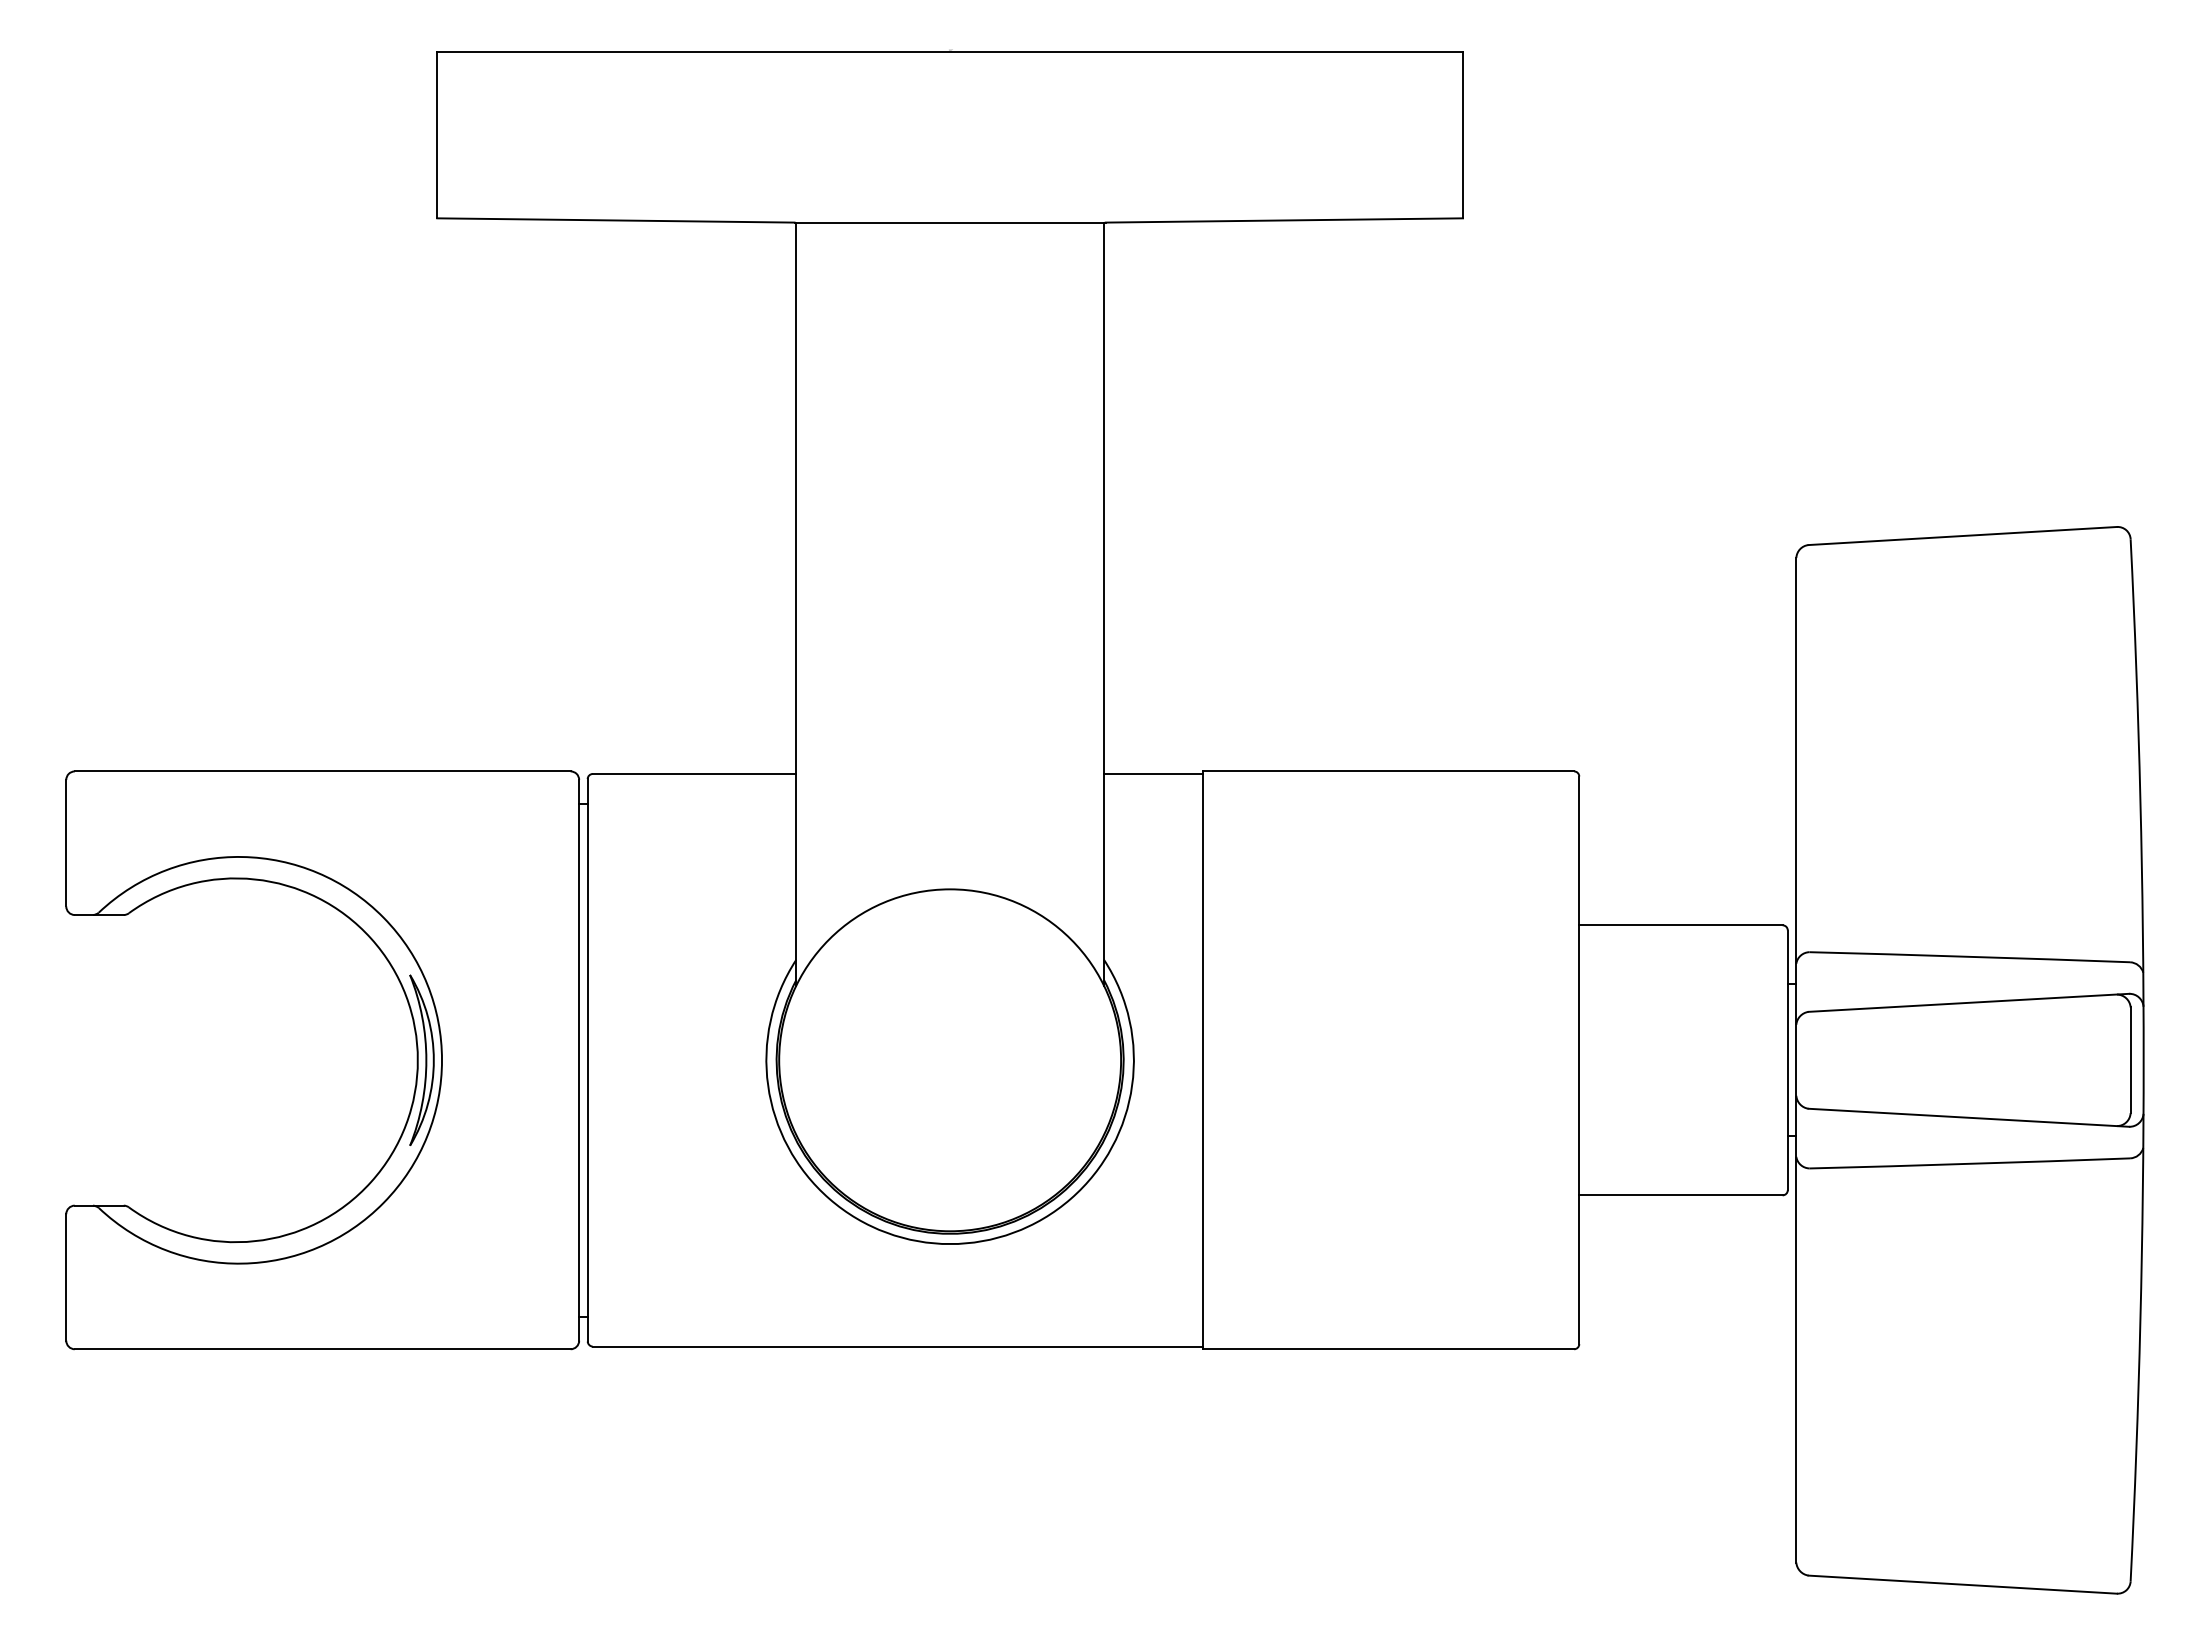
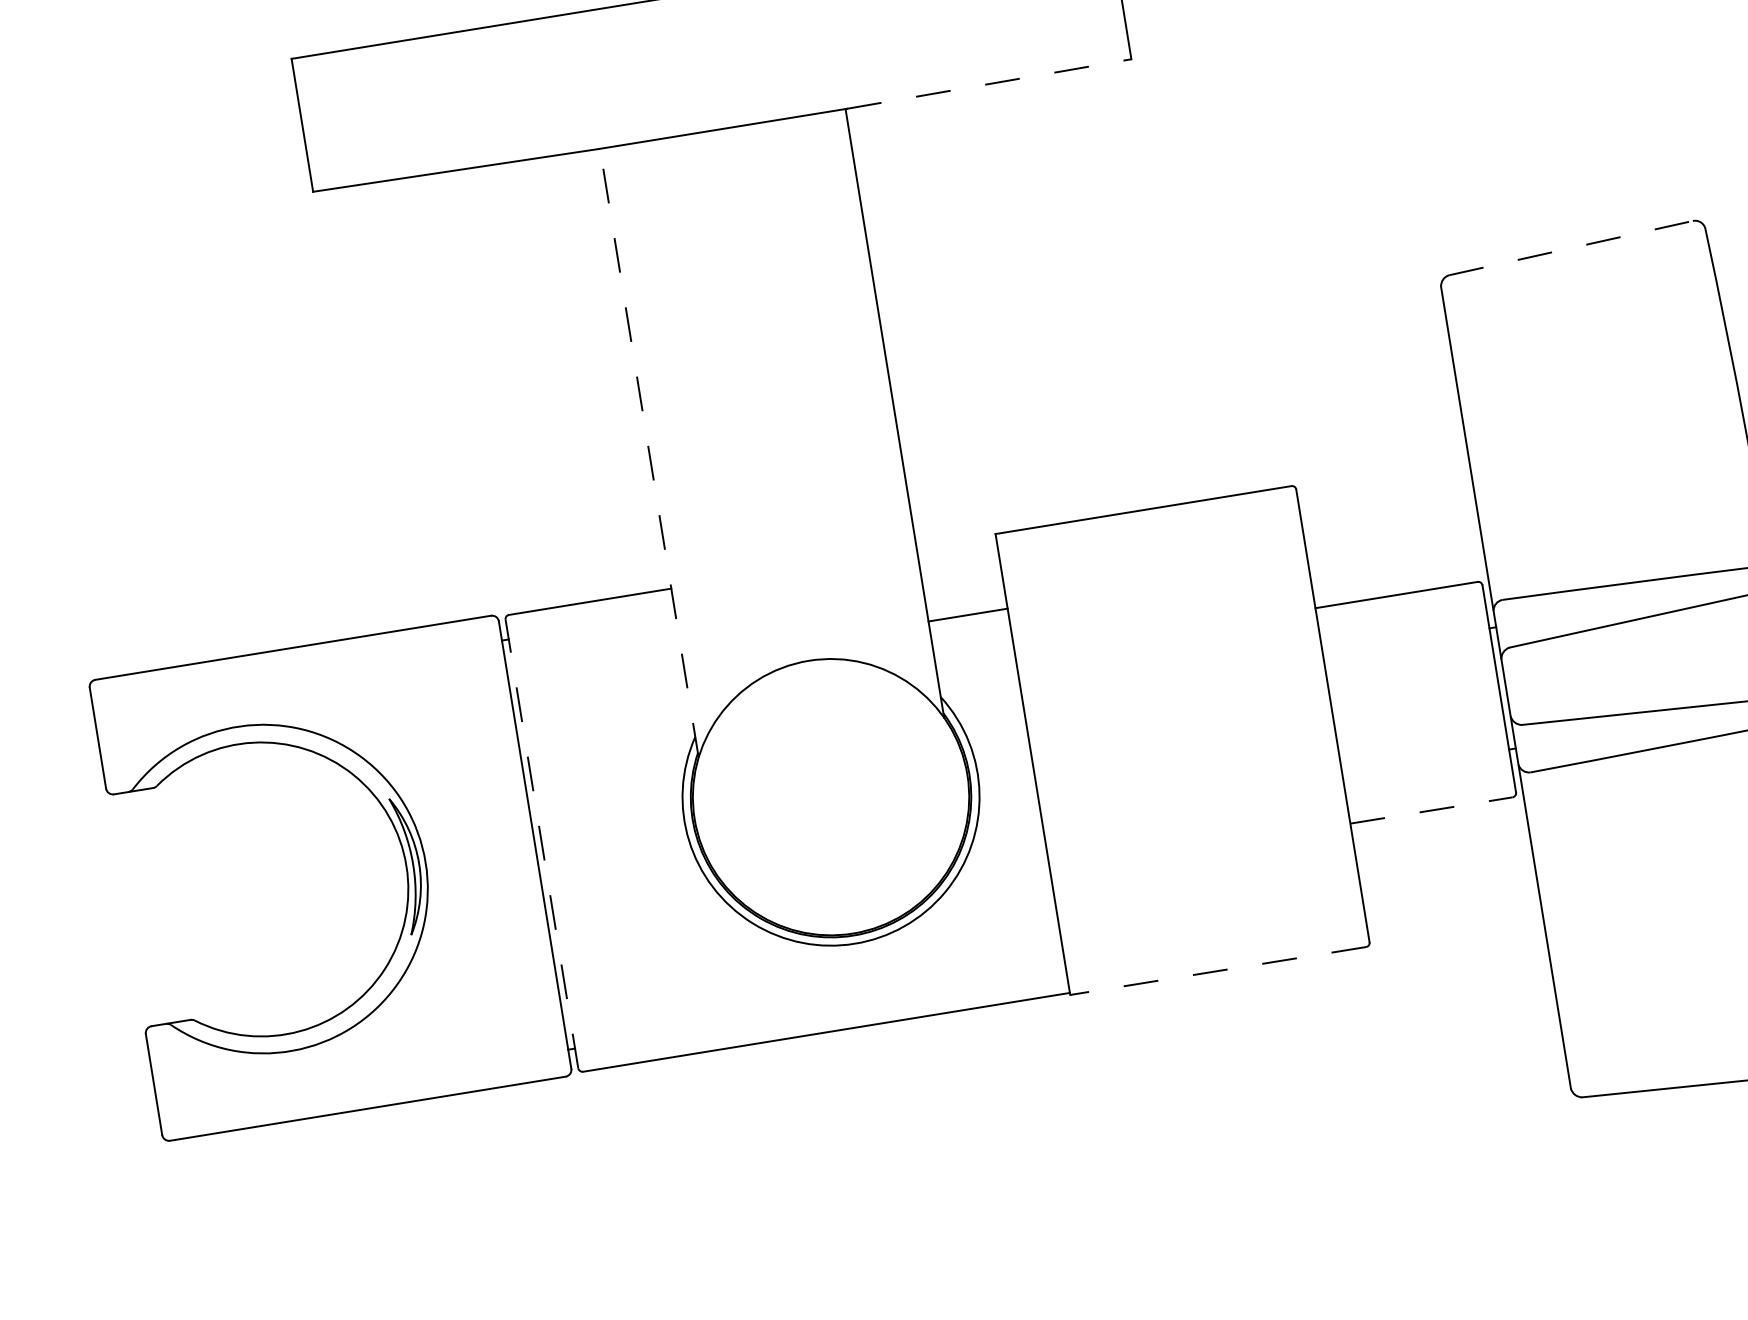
line: (1284, 220) -> (989, 84), solid -> dashed
line: (1963, 536) -> (1571, 248), solid -> dashed
line: (796, 604) -> (649, 453), solid -> dashed
line: (1153, 773) -> (967, 614), moved
line: (587, 1059) -> (541, 843), solid -> dashed
line: (1680, 1195) -> (1431, 810), solid -> dashed
line: (1388, 1349) -> (1218, 971), solid -> dashed

